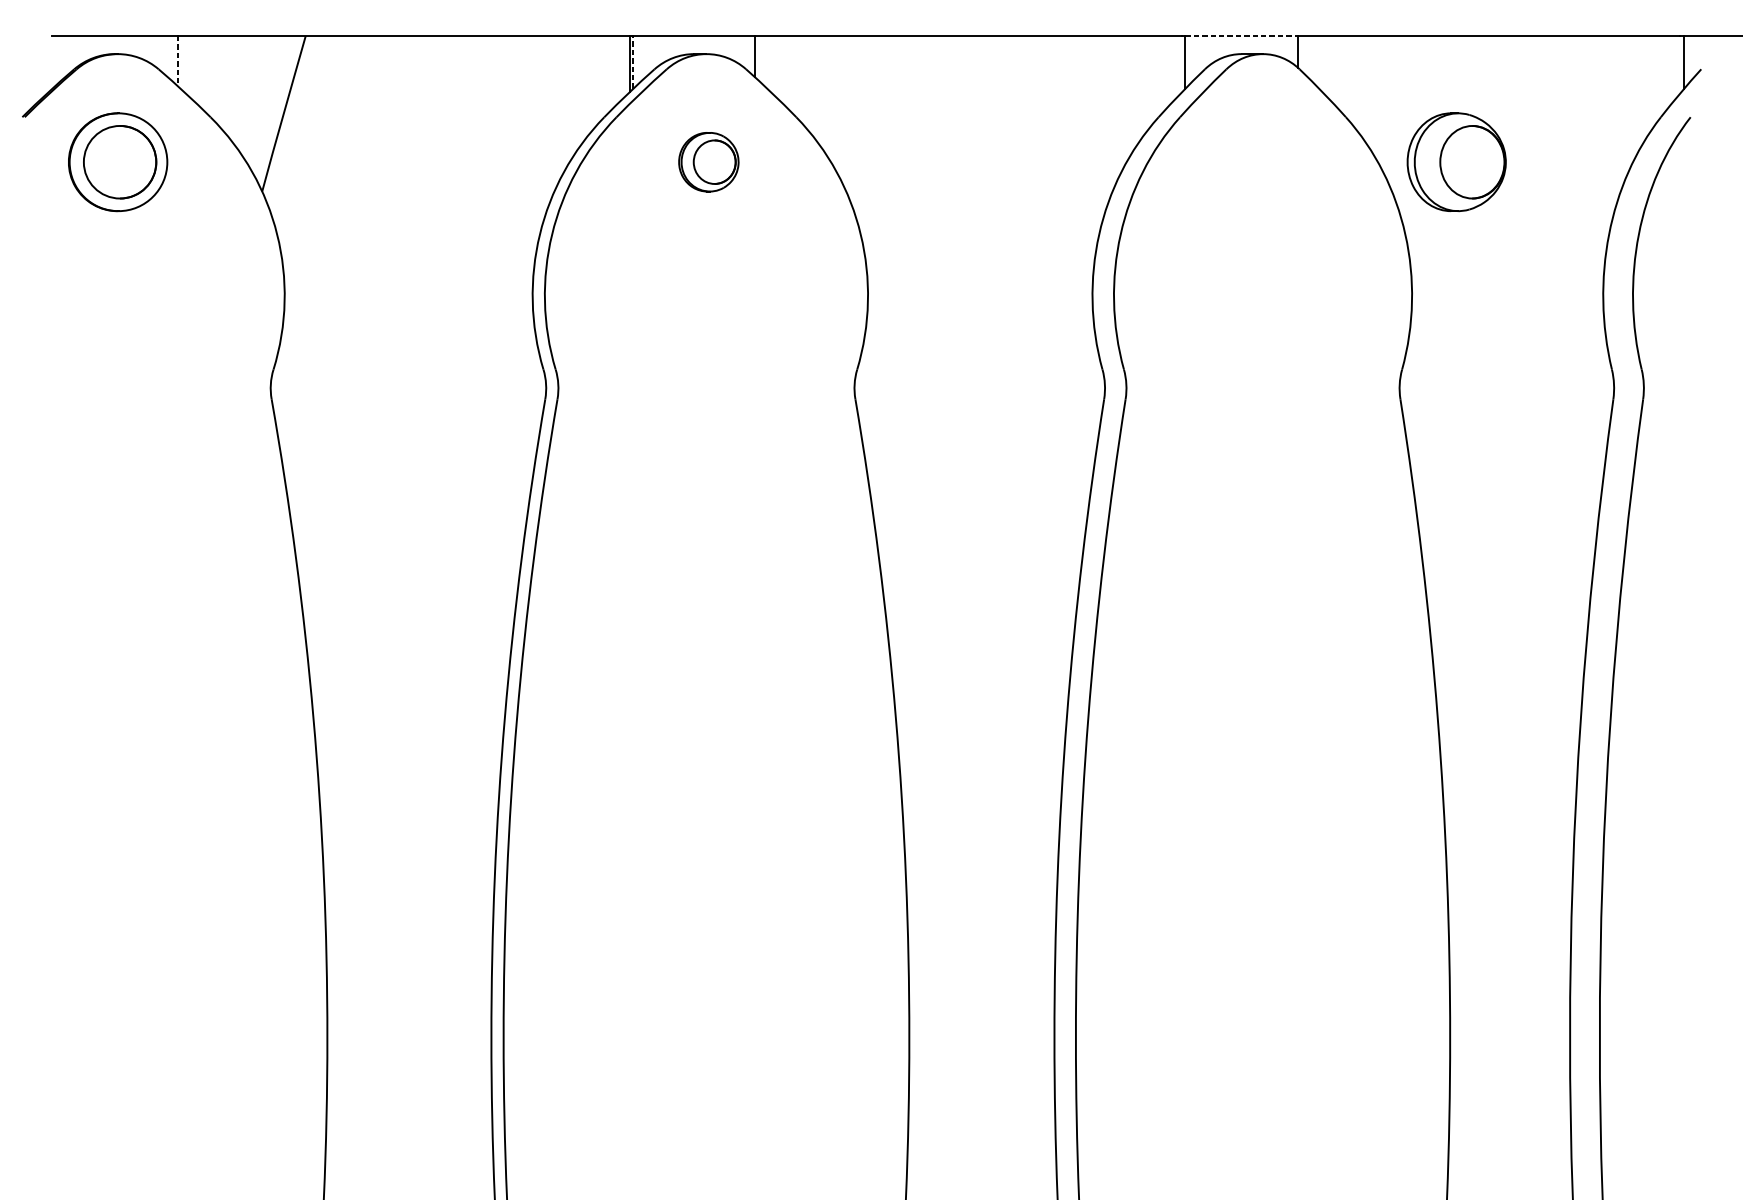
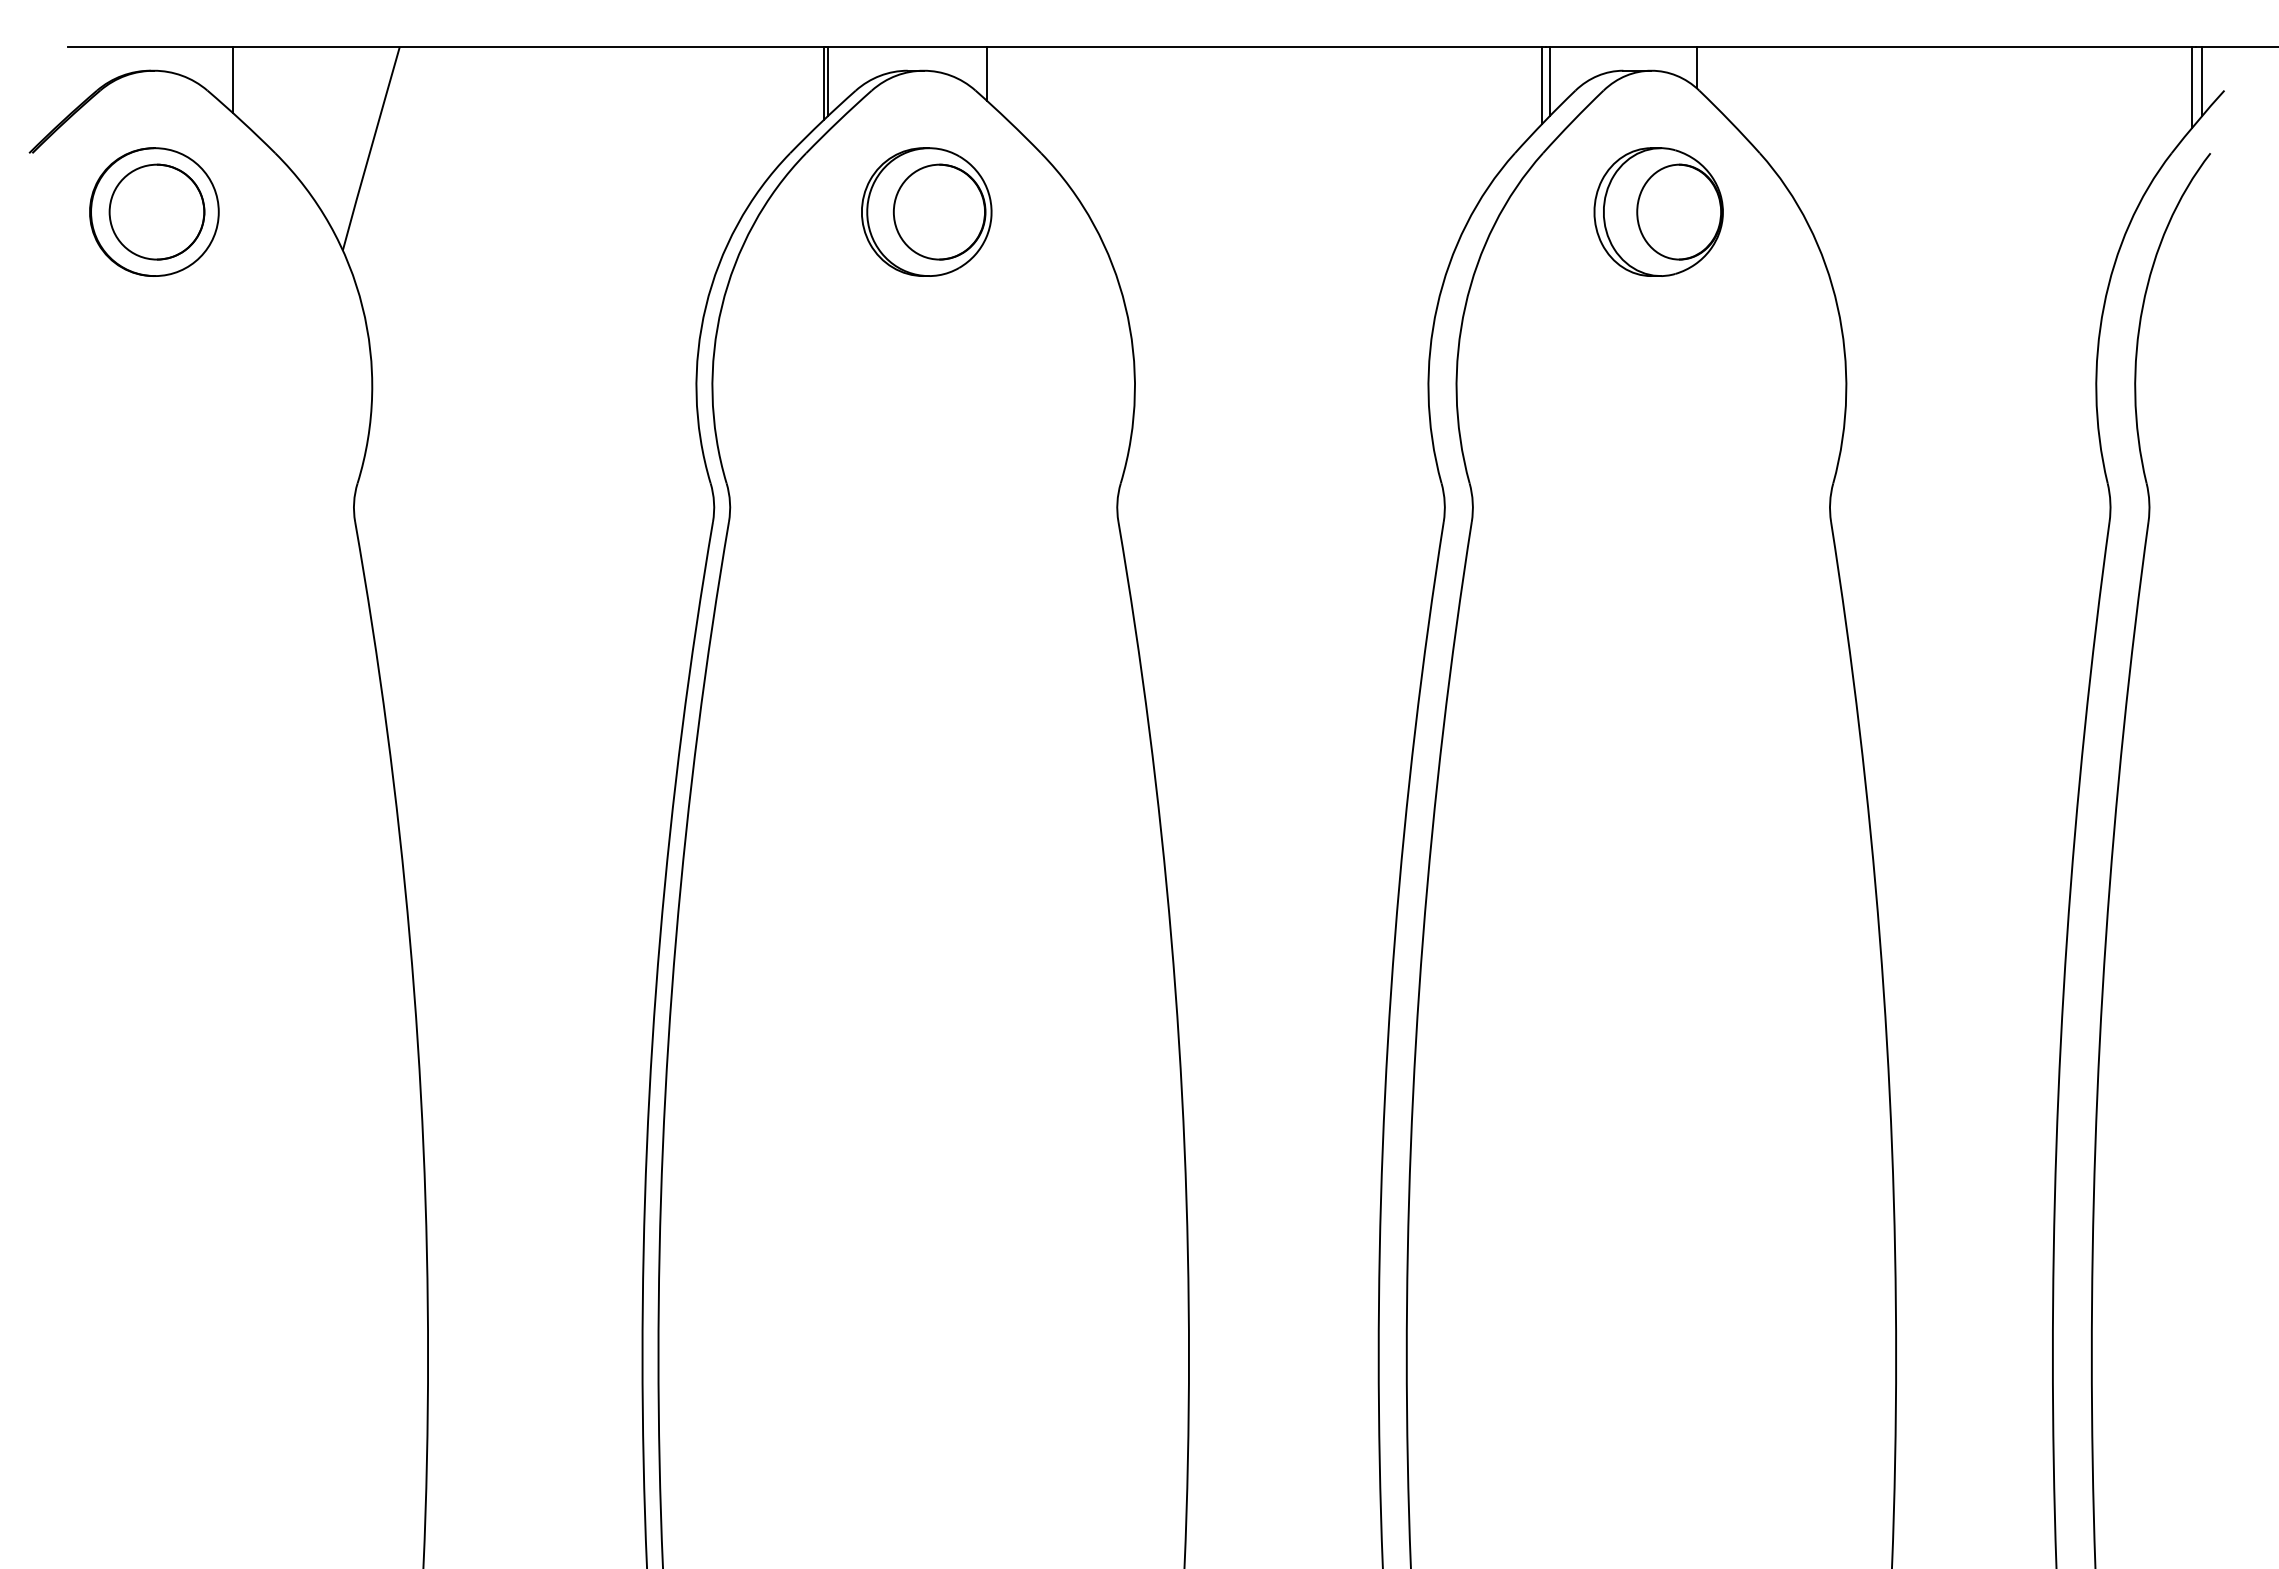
line: (1241, 36) -> (1623, 47), dashed -> solid
line: (178, 61) -> (233, 80), dashed -> solid
line: (633, 62) -> (828, 81), dashed -> solid
line: (1179, 65) -> (1542, 85), added
line: (1676, 66) -> (2191, 87), added
part: (708, 161) -> (926, 211), size x1.67
part: (1456, 161) -> (1658, 211), moved

